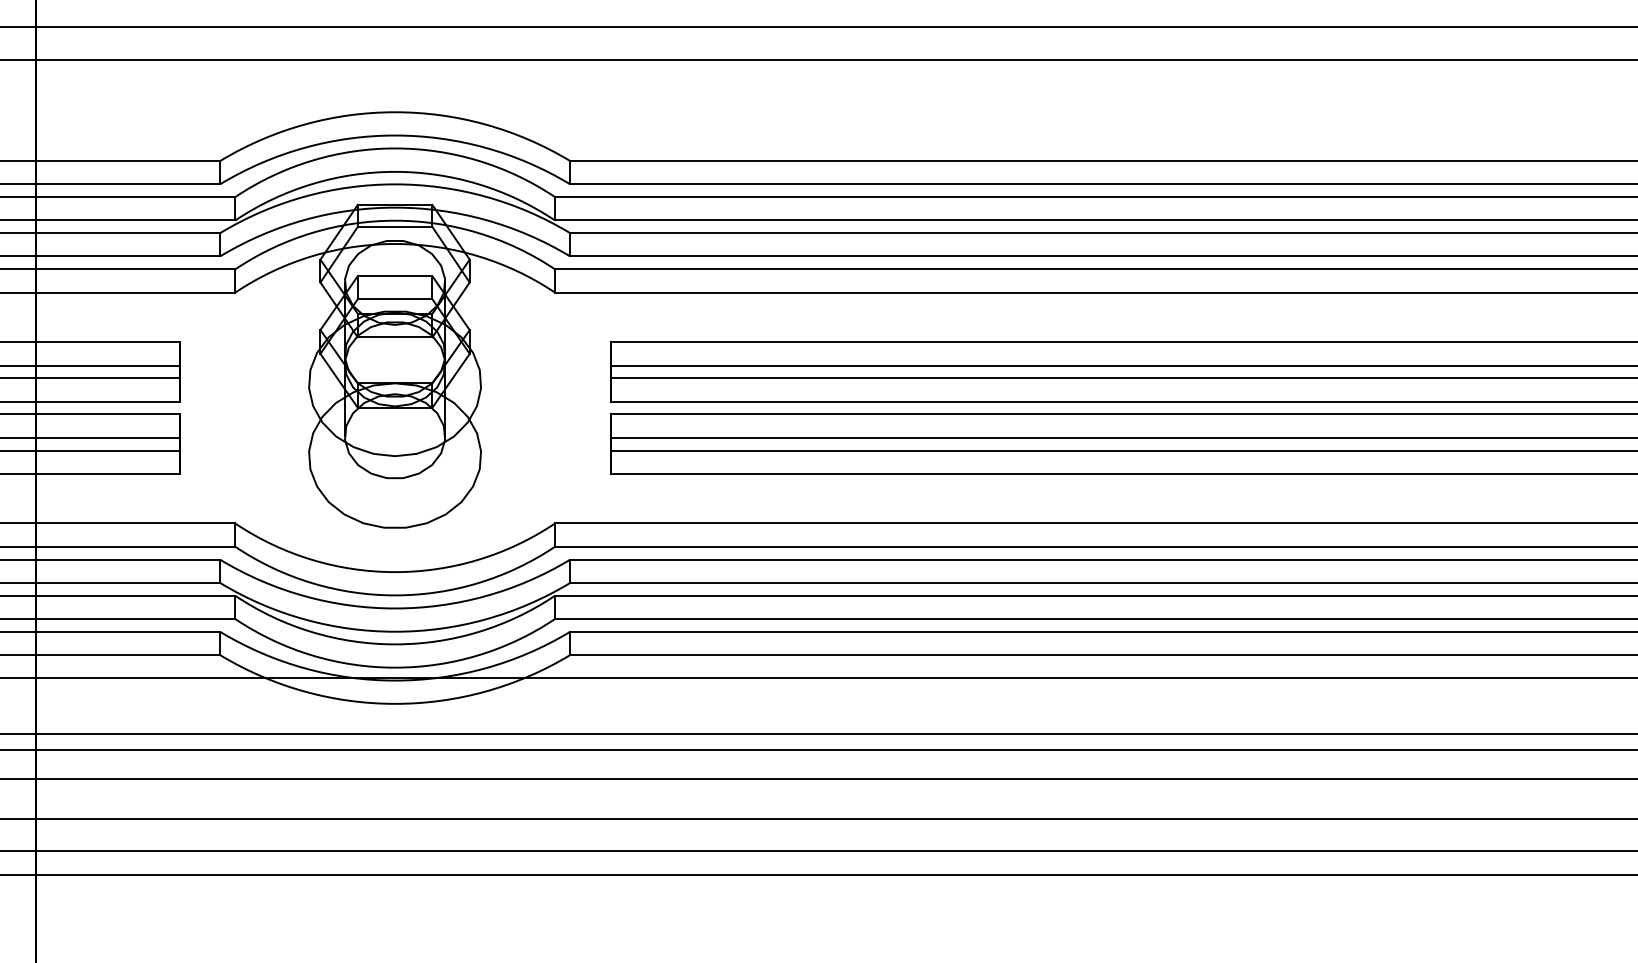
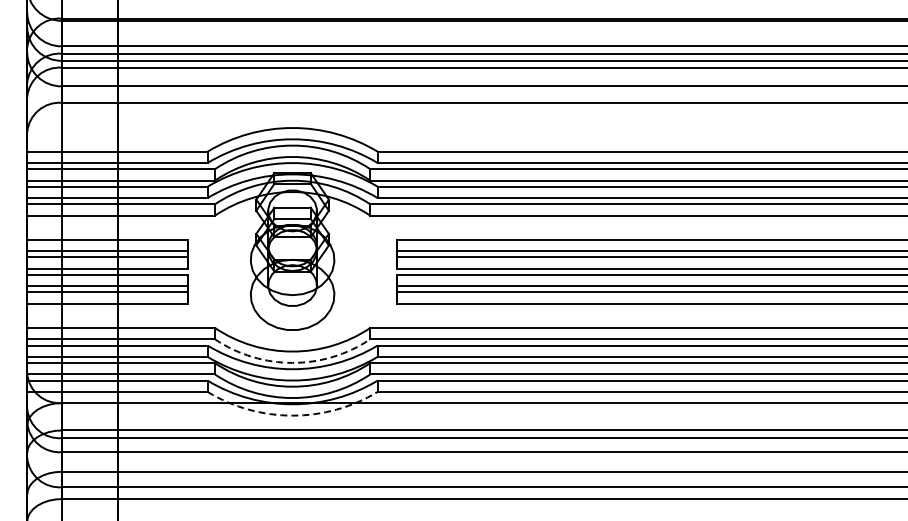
arc: (394, 594) -> (292, 362), solid -> dashed
arc: (394, 703) -> (292, 415), solid -> dashed

